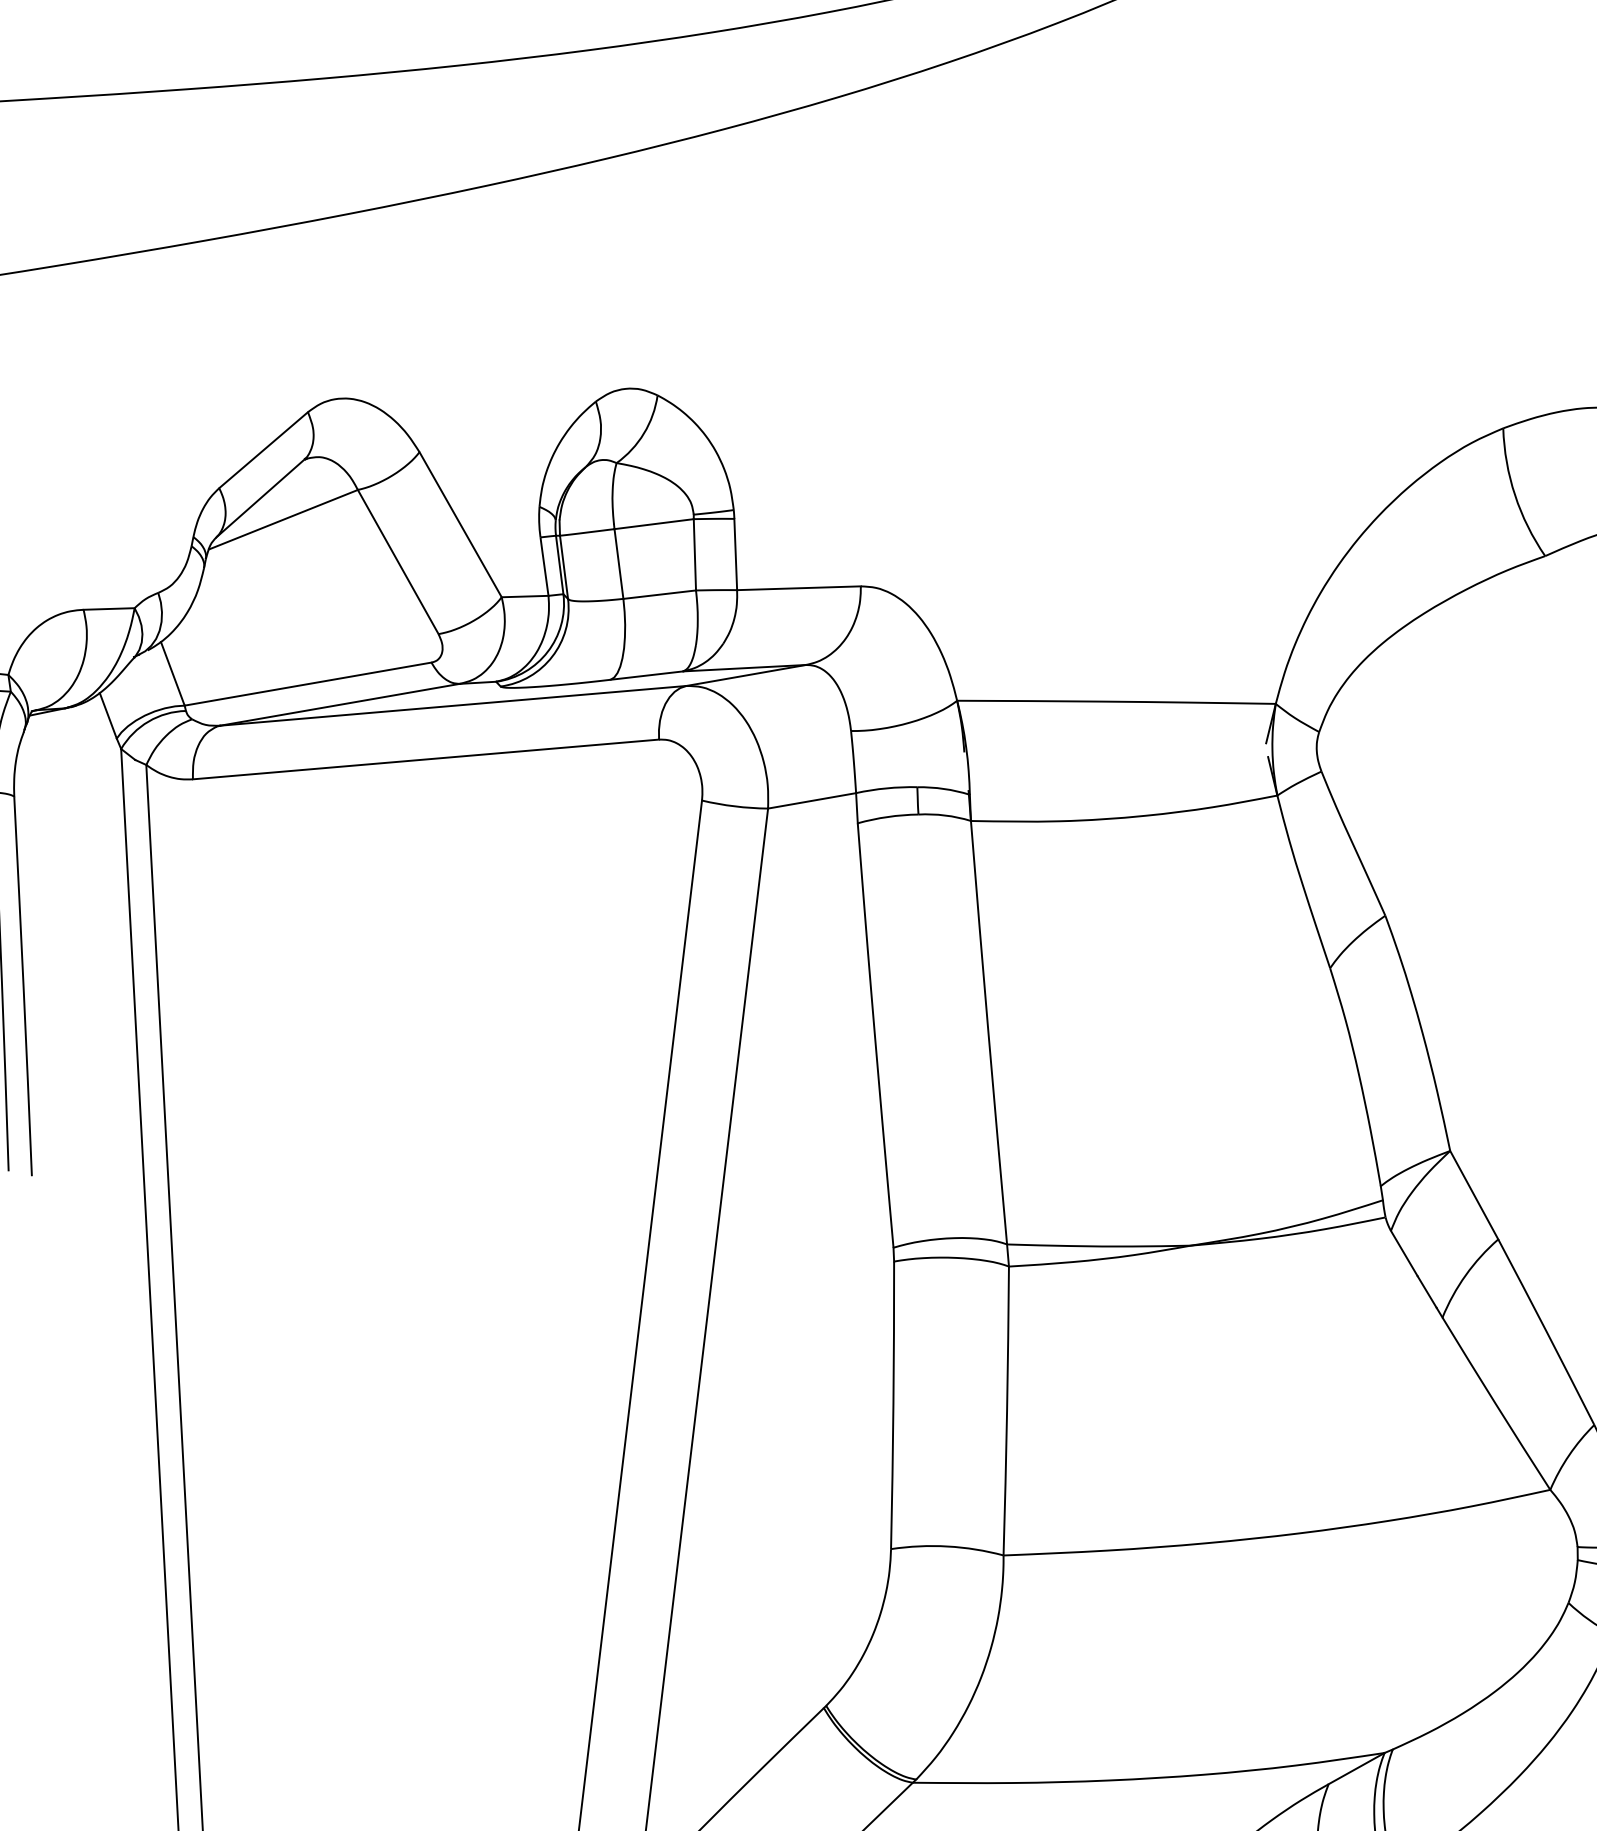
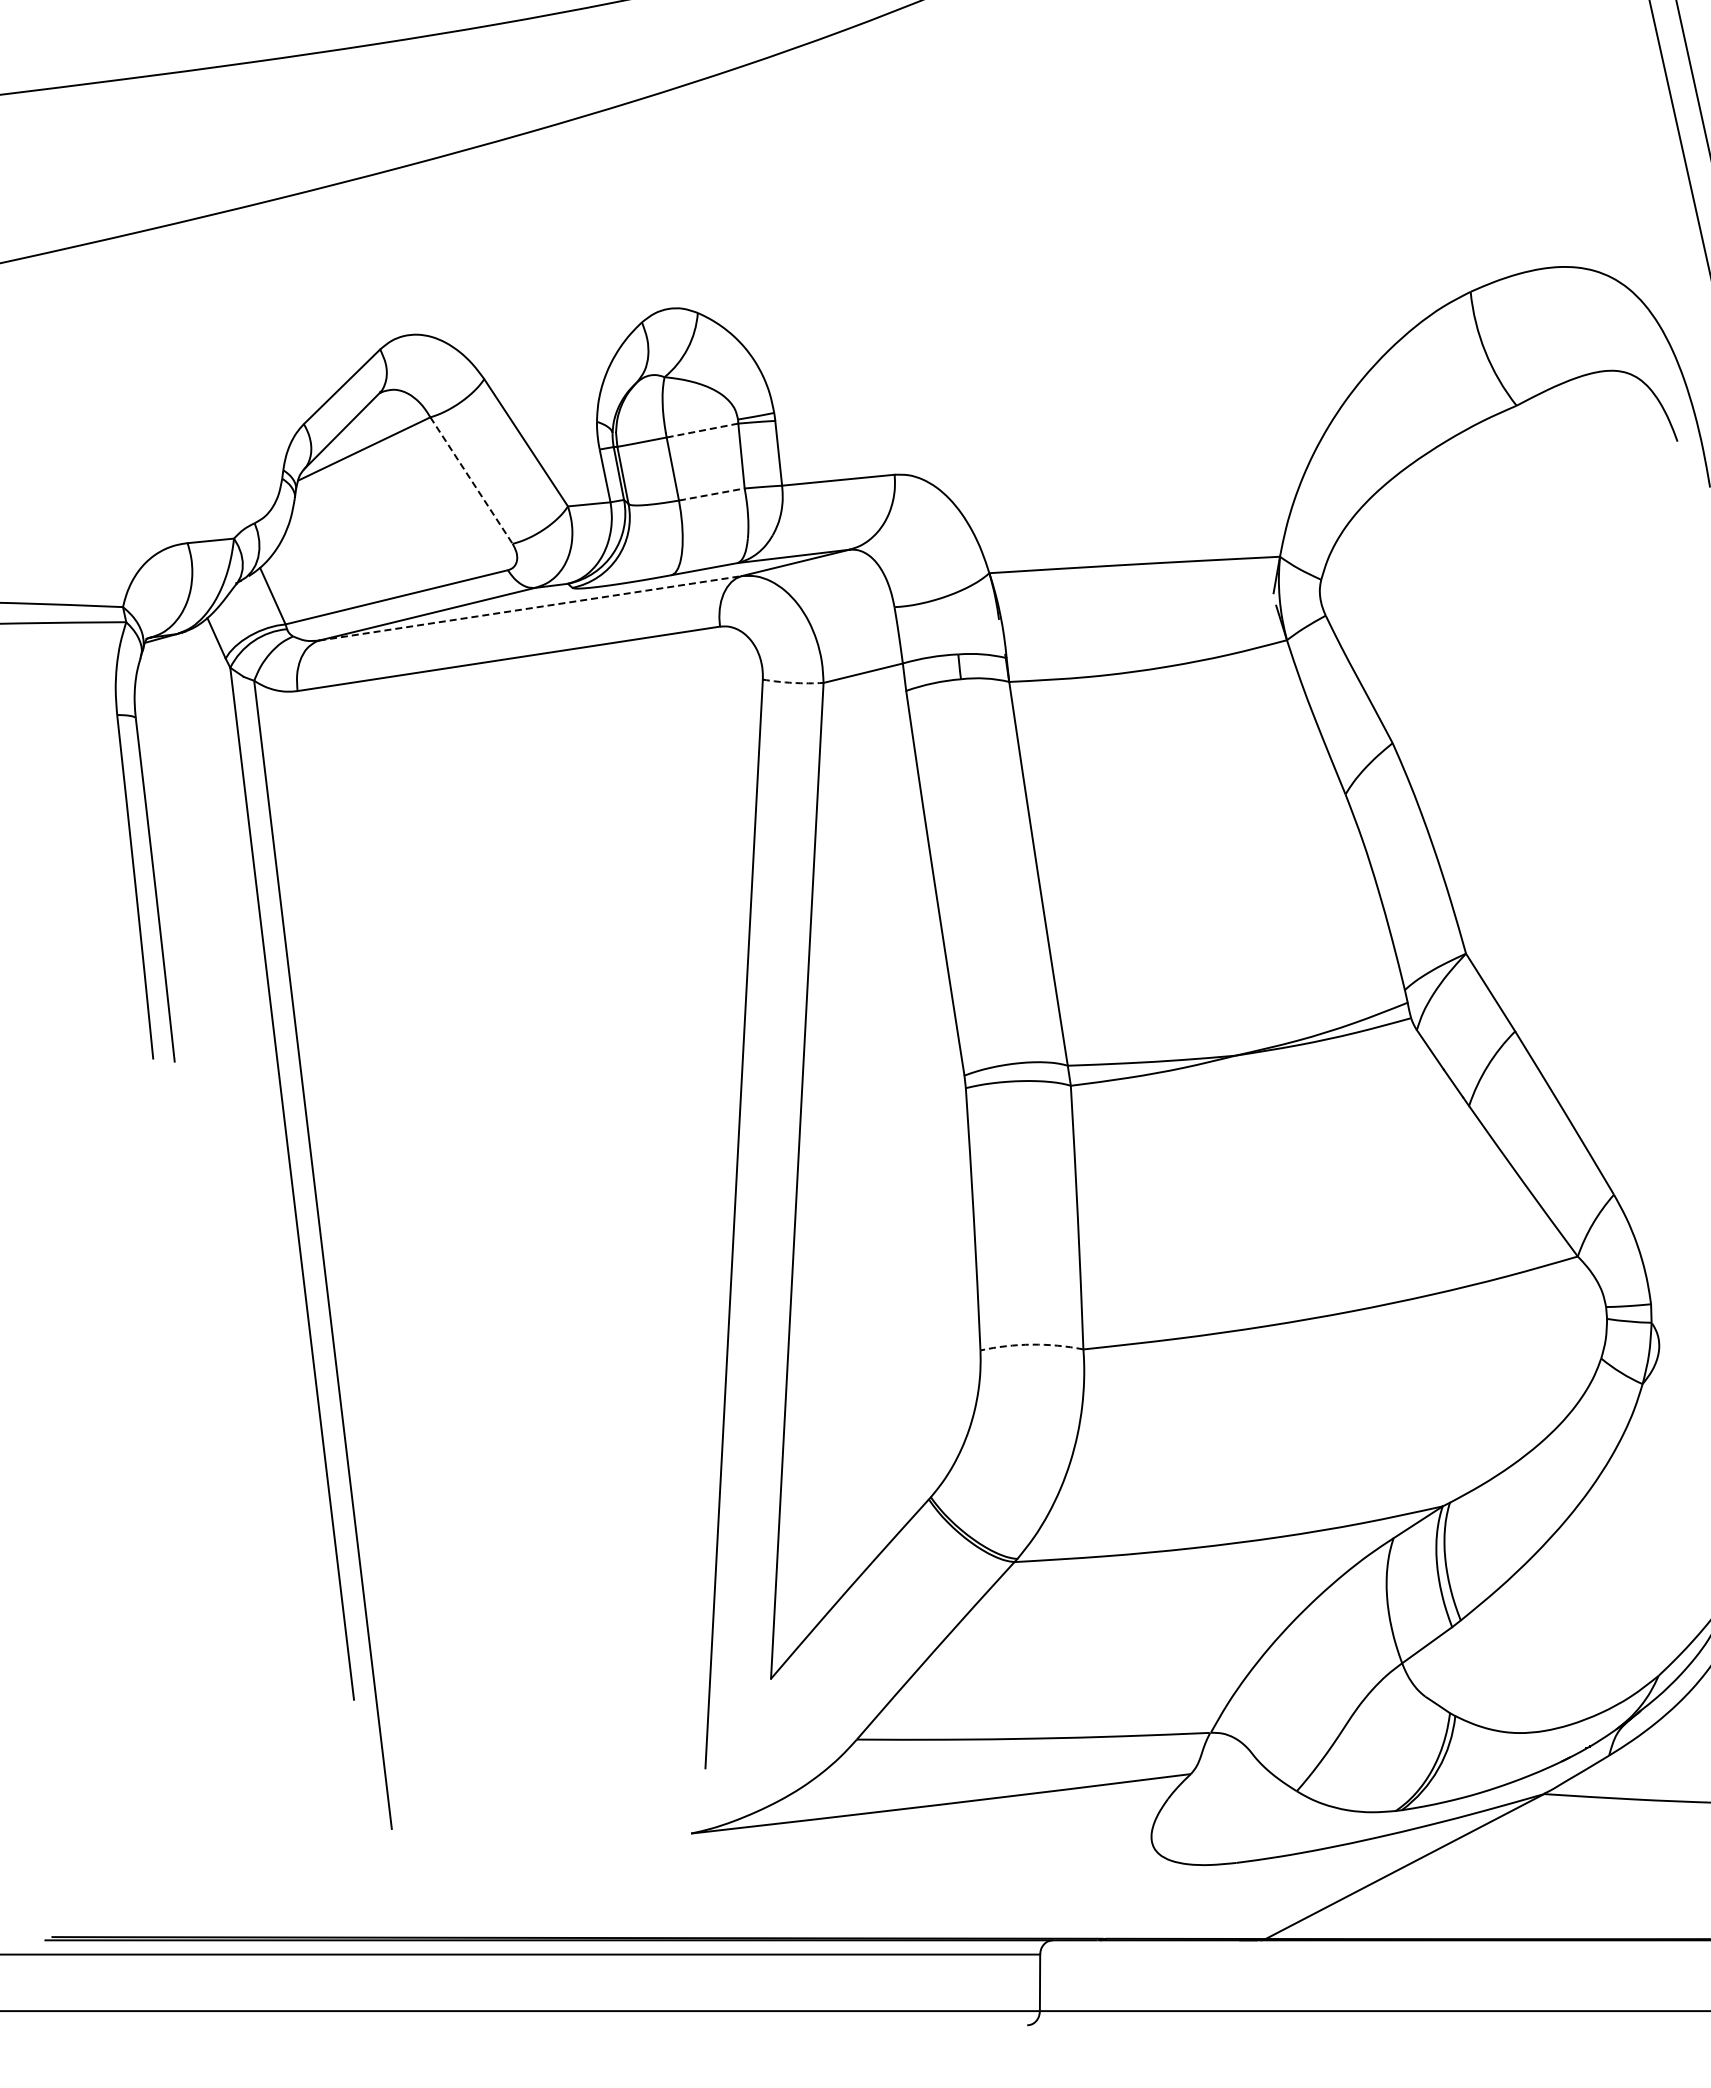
line: (654, 524) -> (702, 430), solid -> dashed
line: (398, 563) -> (471, 481), solid -> dashed
line: (660, 594) -> (712, 494), solid -> dashed
line: (453, 706) -> (530, 608), solid -> dashed
arc: (735, 805) -> (793, 682), solid -> dashed
arc: (947, 1546) -> (1031, 1344), solid -> dashed

